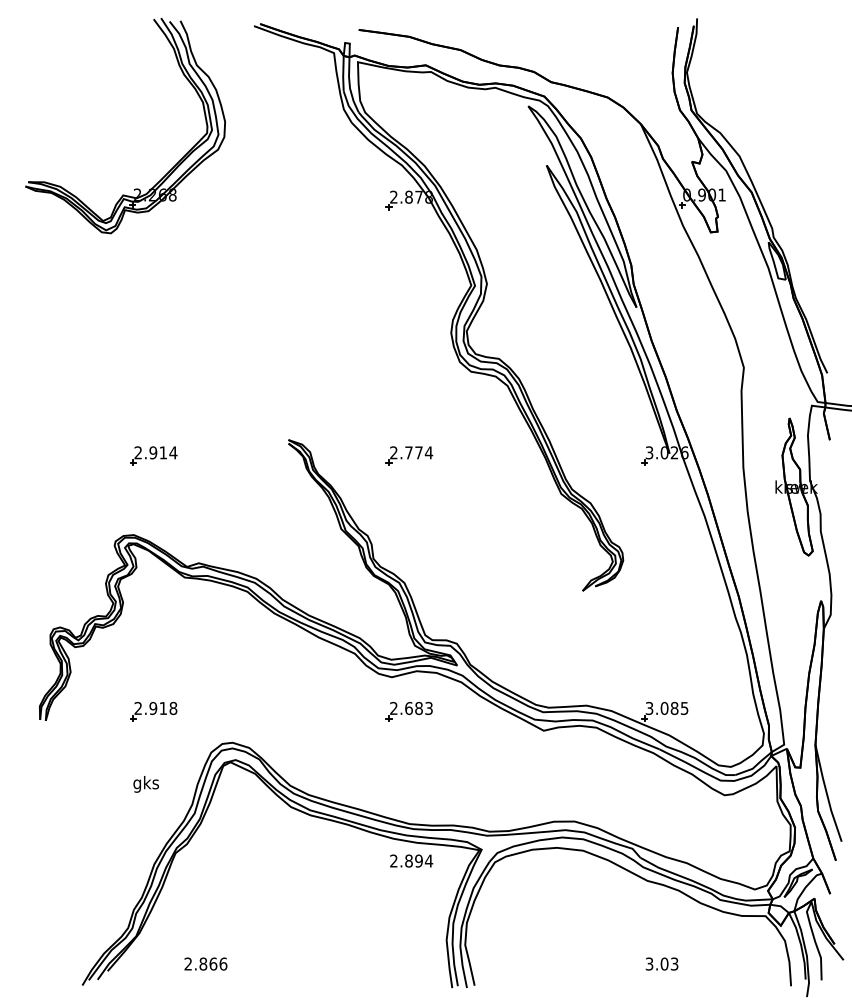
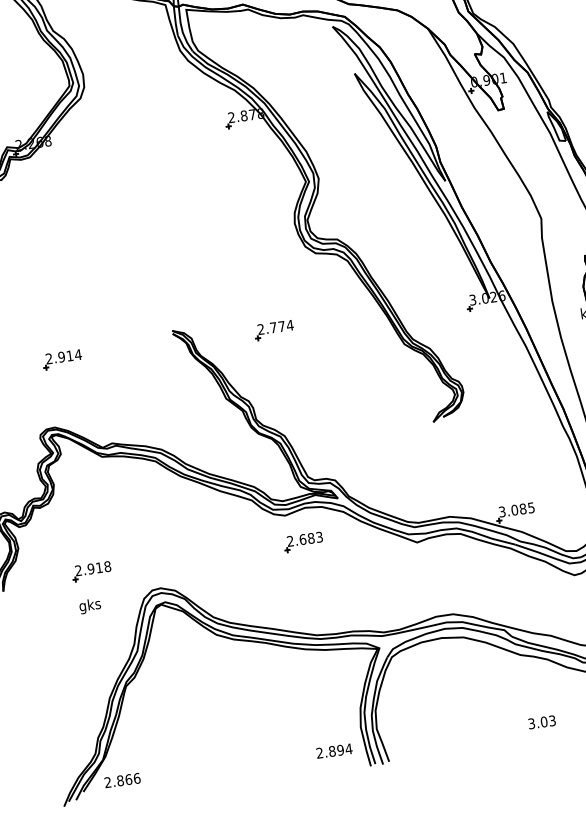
text: (145, 784) -> (89, 606), moved
text: (411, 860) -> (334, 750), moved
text: (205, 963) -> (122, 780), moved

